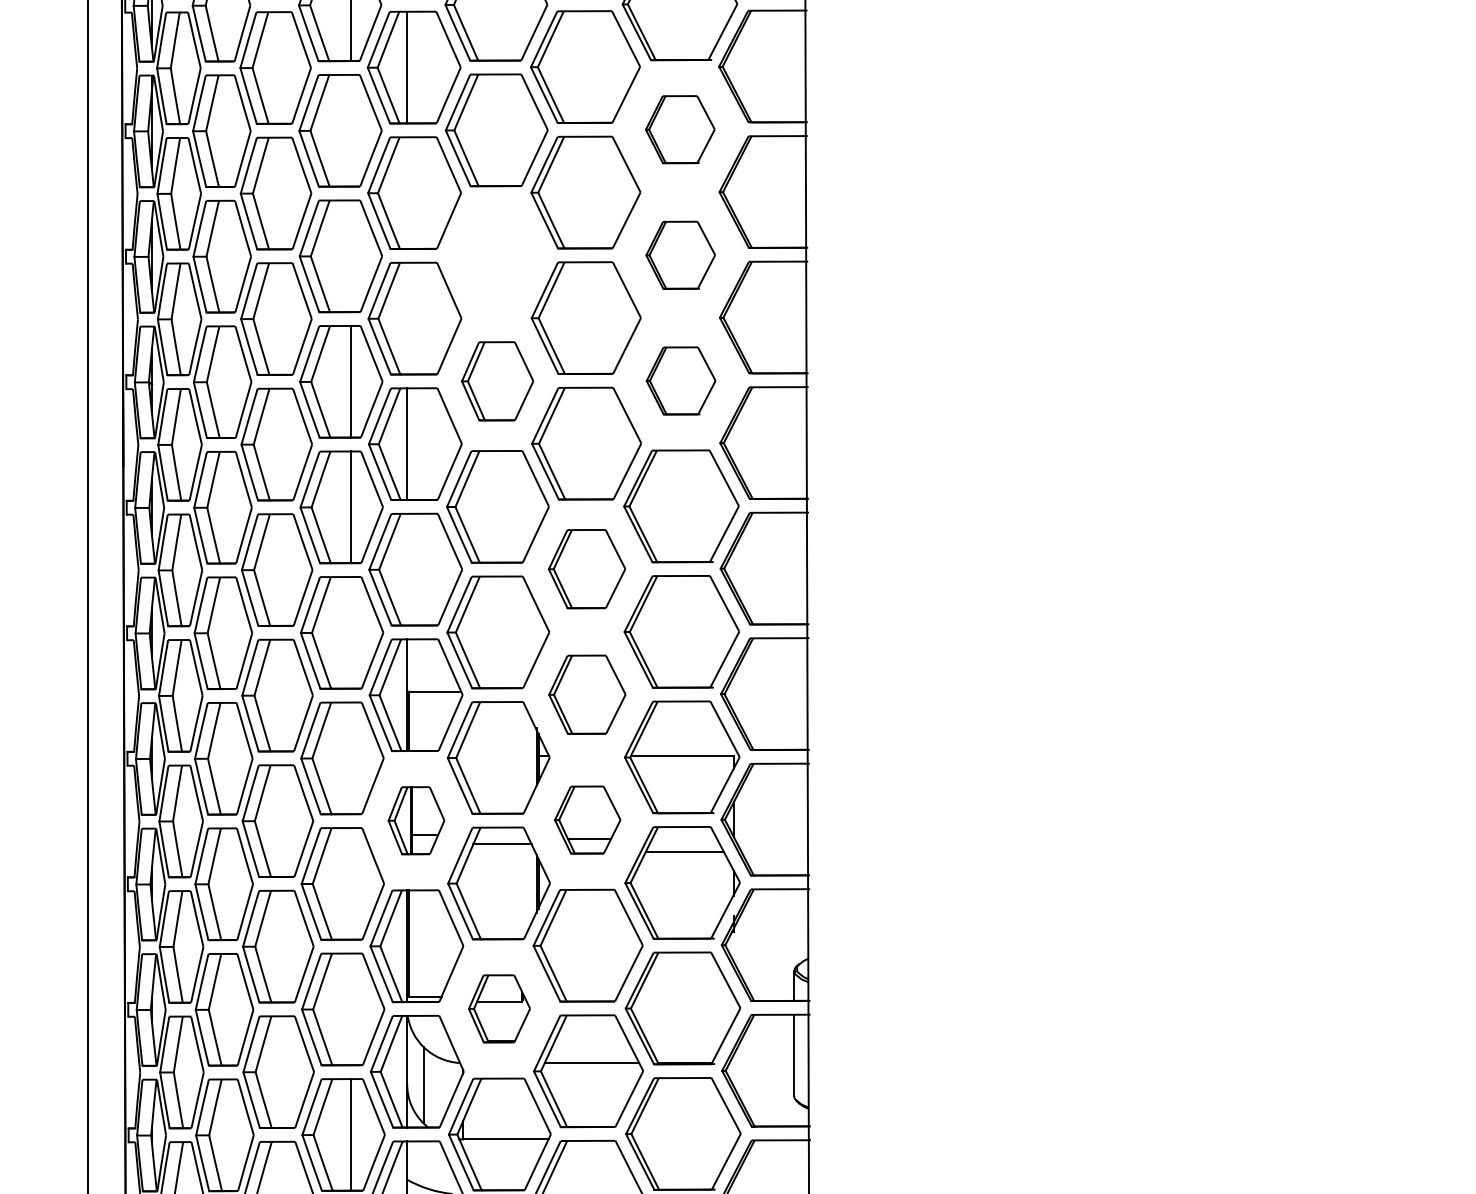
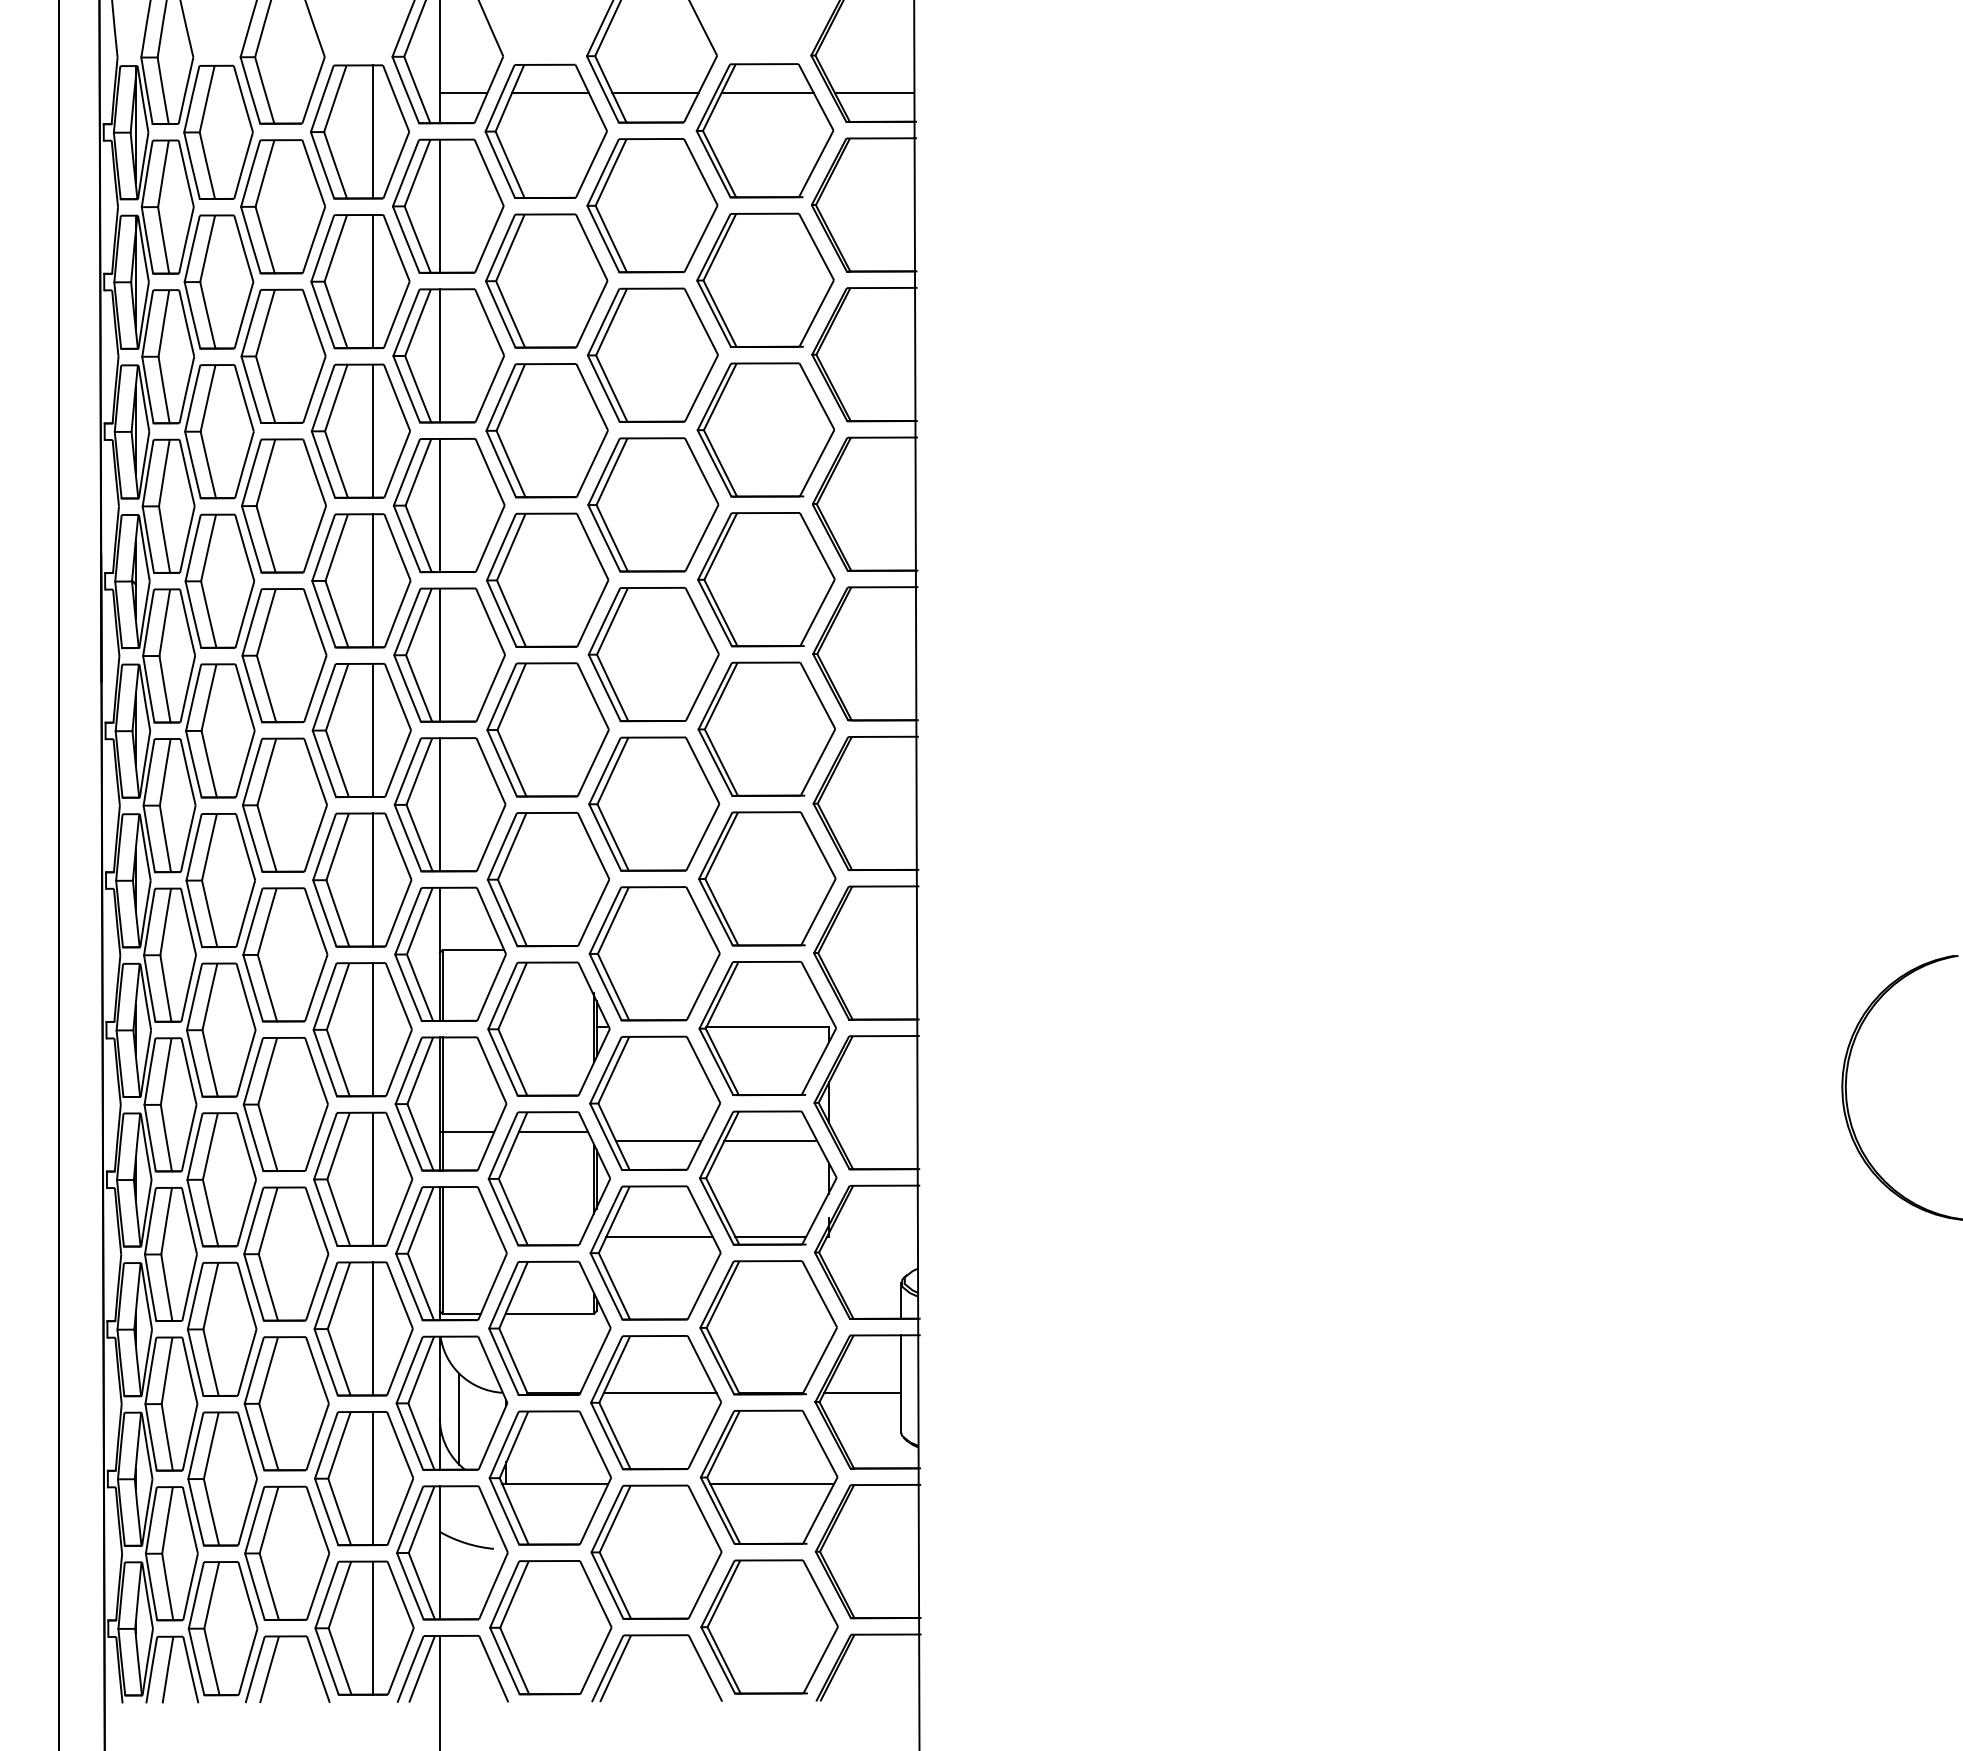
part: (680, 129) -> (765, 279), size x1.67
line: (351, 130) -> (373, 281), added
line: (406, 192) -> (439, 355), added
part: (680, 254) -> (765, 429), size x1.67
line: (351, 255) -> (373, 430), added
part: (496, 255) -> (546, 430), added
line: (406, 318) -> (439, 505), added
part: (497, 380) -> (547, 579), size x1.43
part: (681, 380) -> (766, 579), size x1.67
part: (587, 568) -> (654, 803), size x1.43
line: (406, 569) -> (439, 804), added
line: (351, 632) -> (373, 879), added
part: (587, 694) -> (654, 953), size x1.43
line: (351, 758) -> (373, 1029), added
part: (587, 819) -> (654, 1102), size x1.67
part: (416, 820) -> (450, 1103), size x1.67
line: (351, 883) -> (373, 1178), added
line: (591, 931) -> (659, 1236), added
line: (684, 931) -> (770, 1236), added
part: (499, 1008) -> (549, 1327), size x1.67
line: (351, 1009) -> (373, 1328), added
line: (761, 1062) -> (862, 1392), added
line: (686, 1139) -> (772, 1483), added

